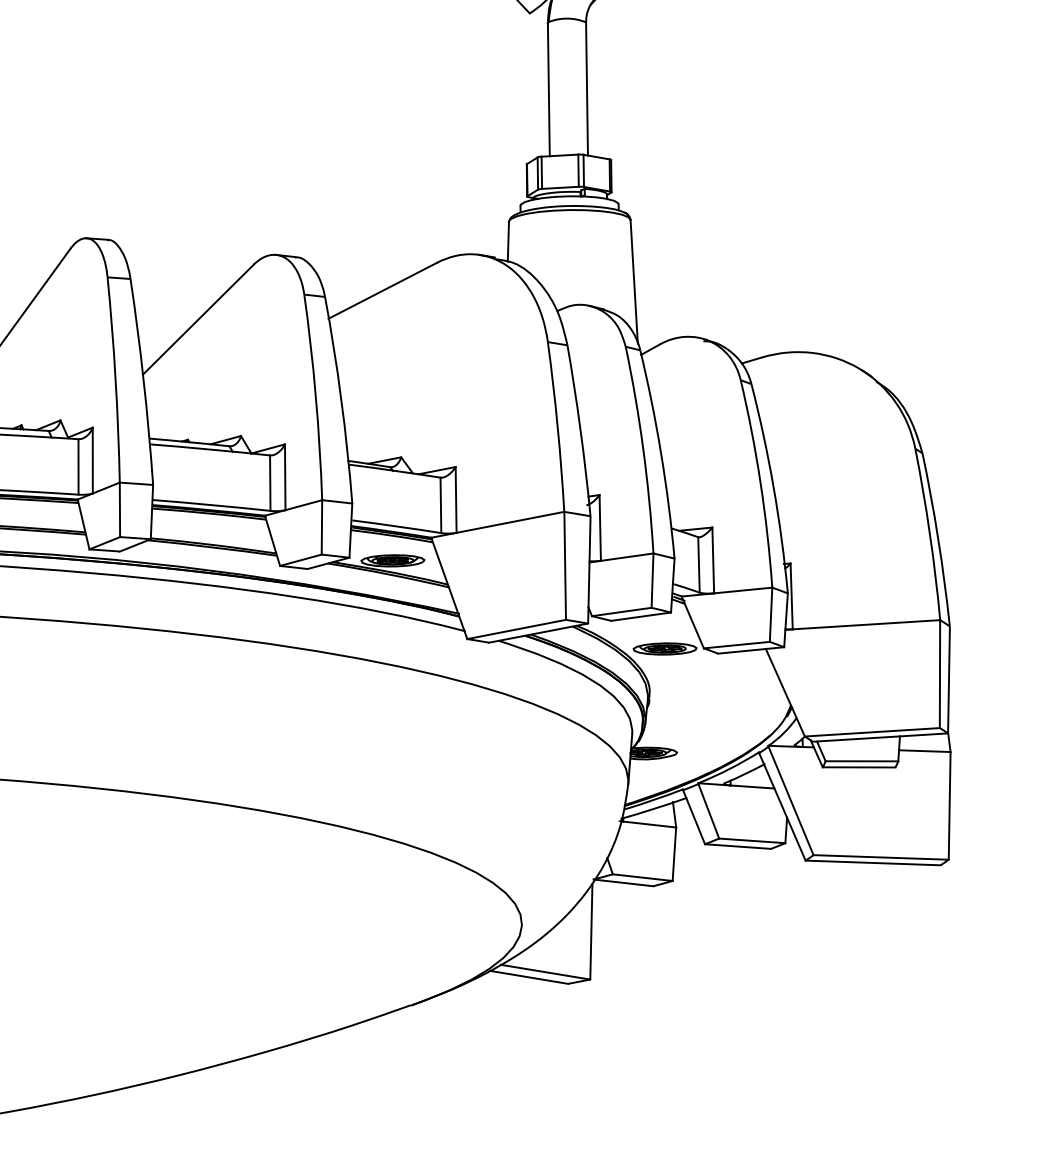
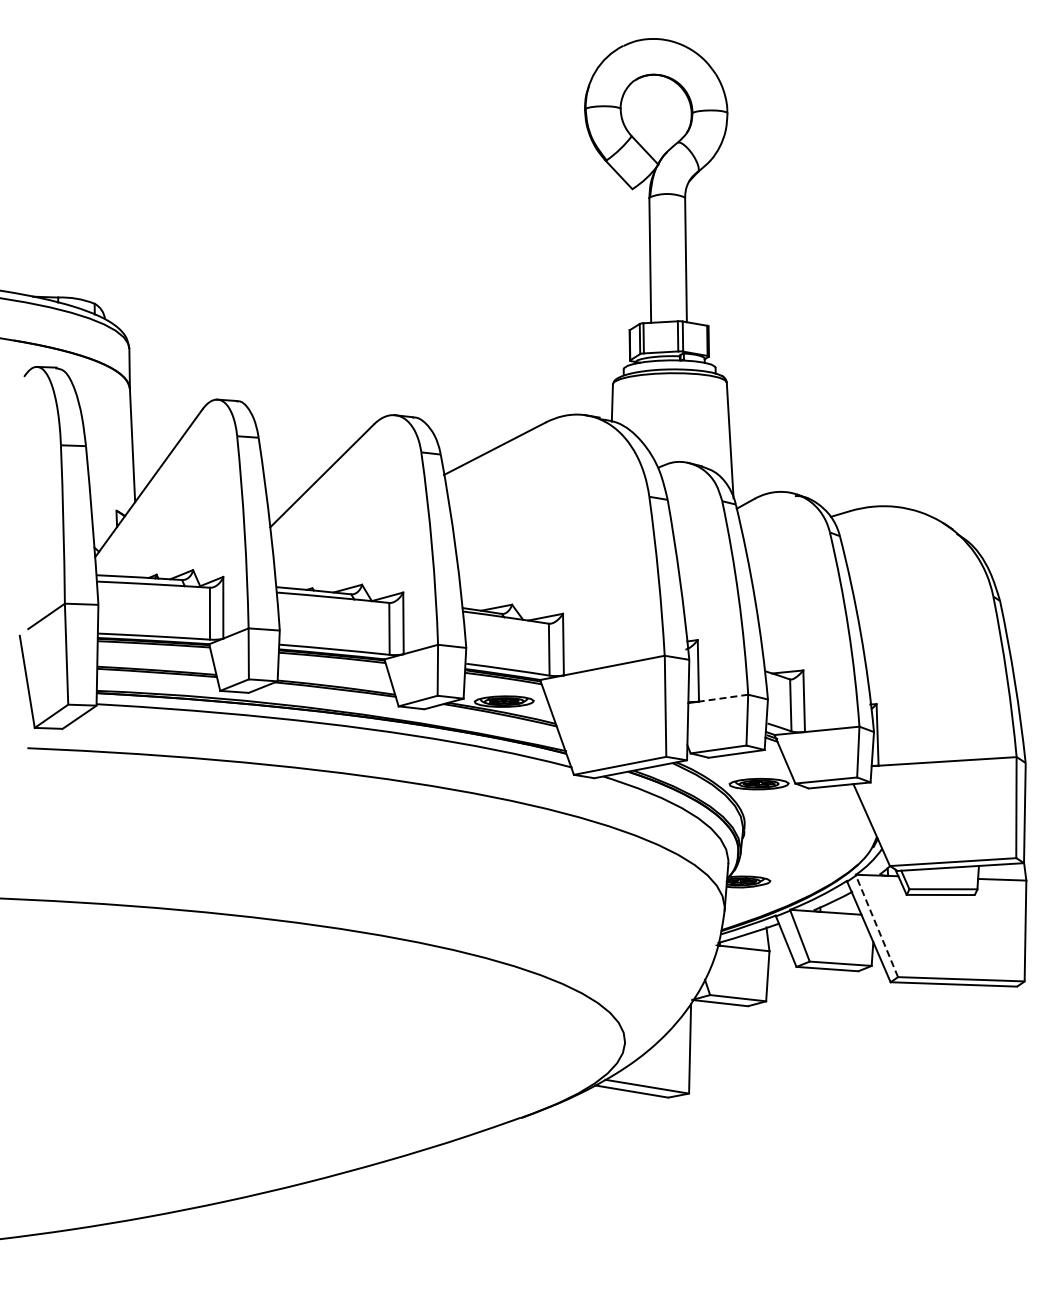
line: (627, 557) -> (723, 698), solid -> dashed
line: (791, 801) -> (877, 926), solid -> dashed

